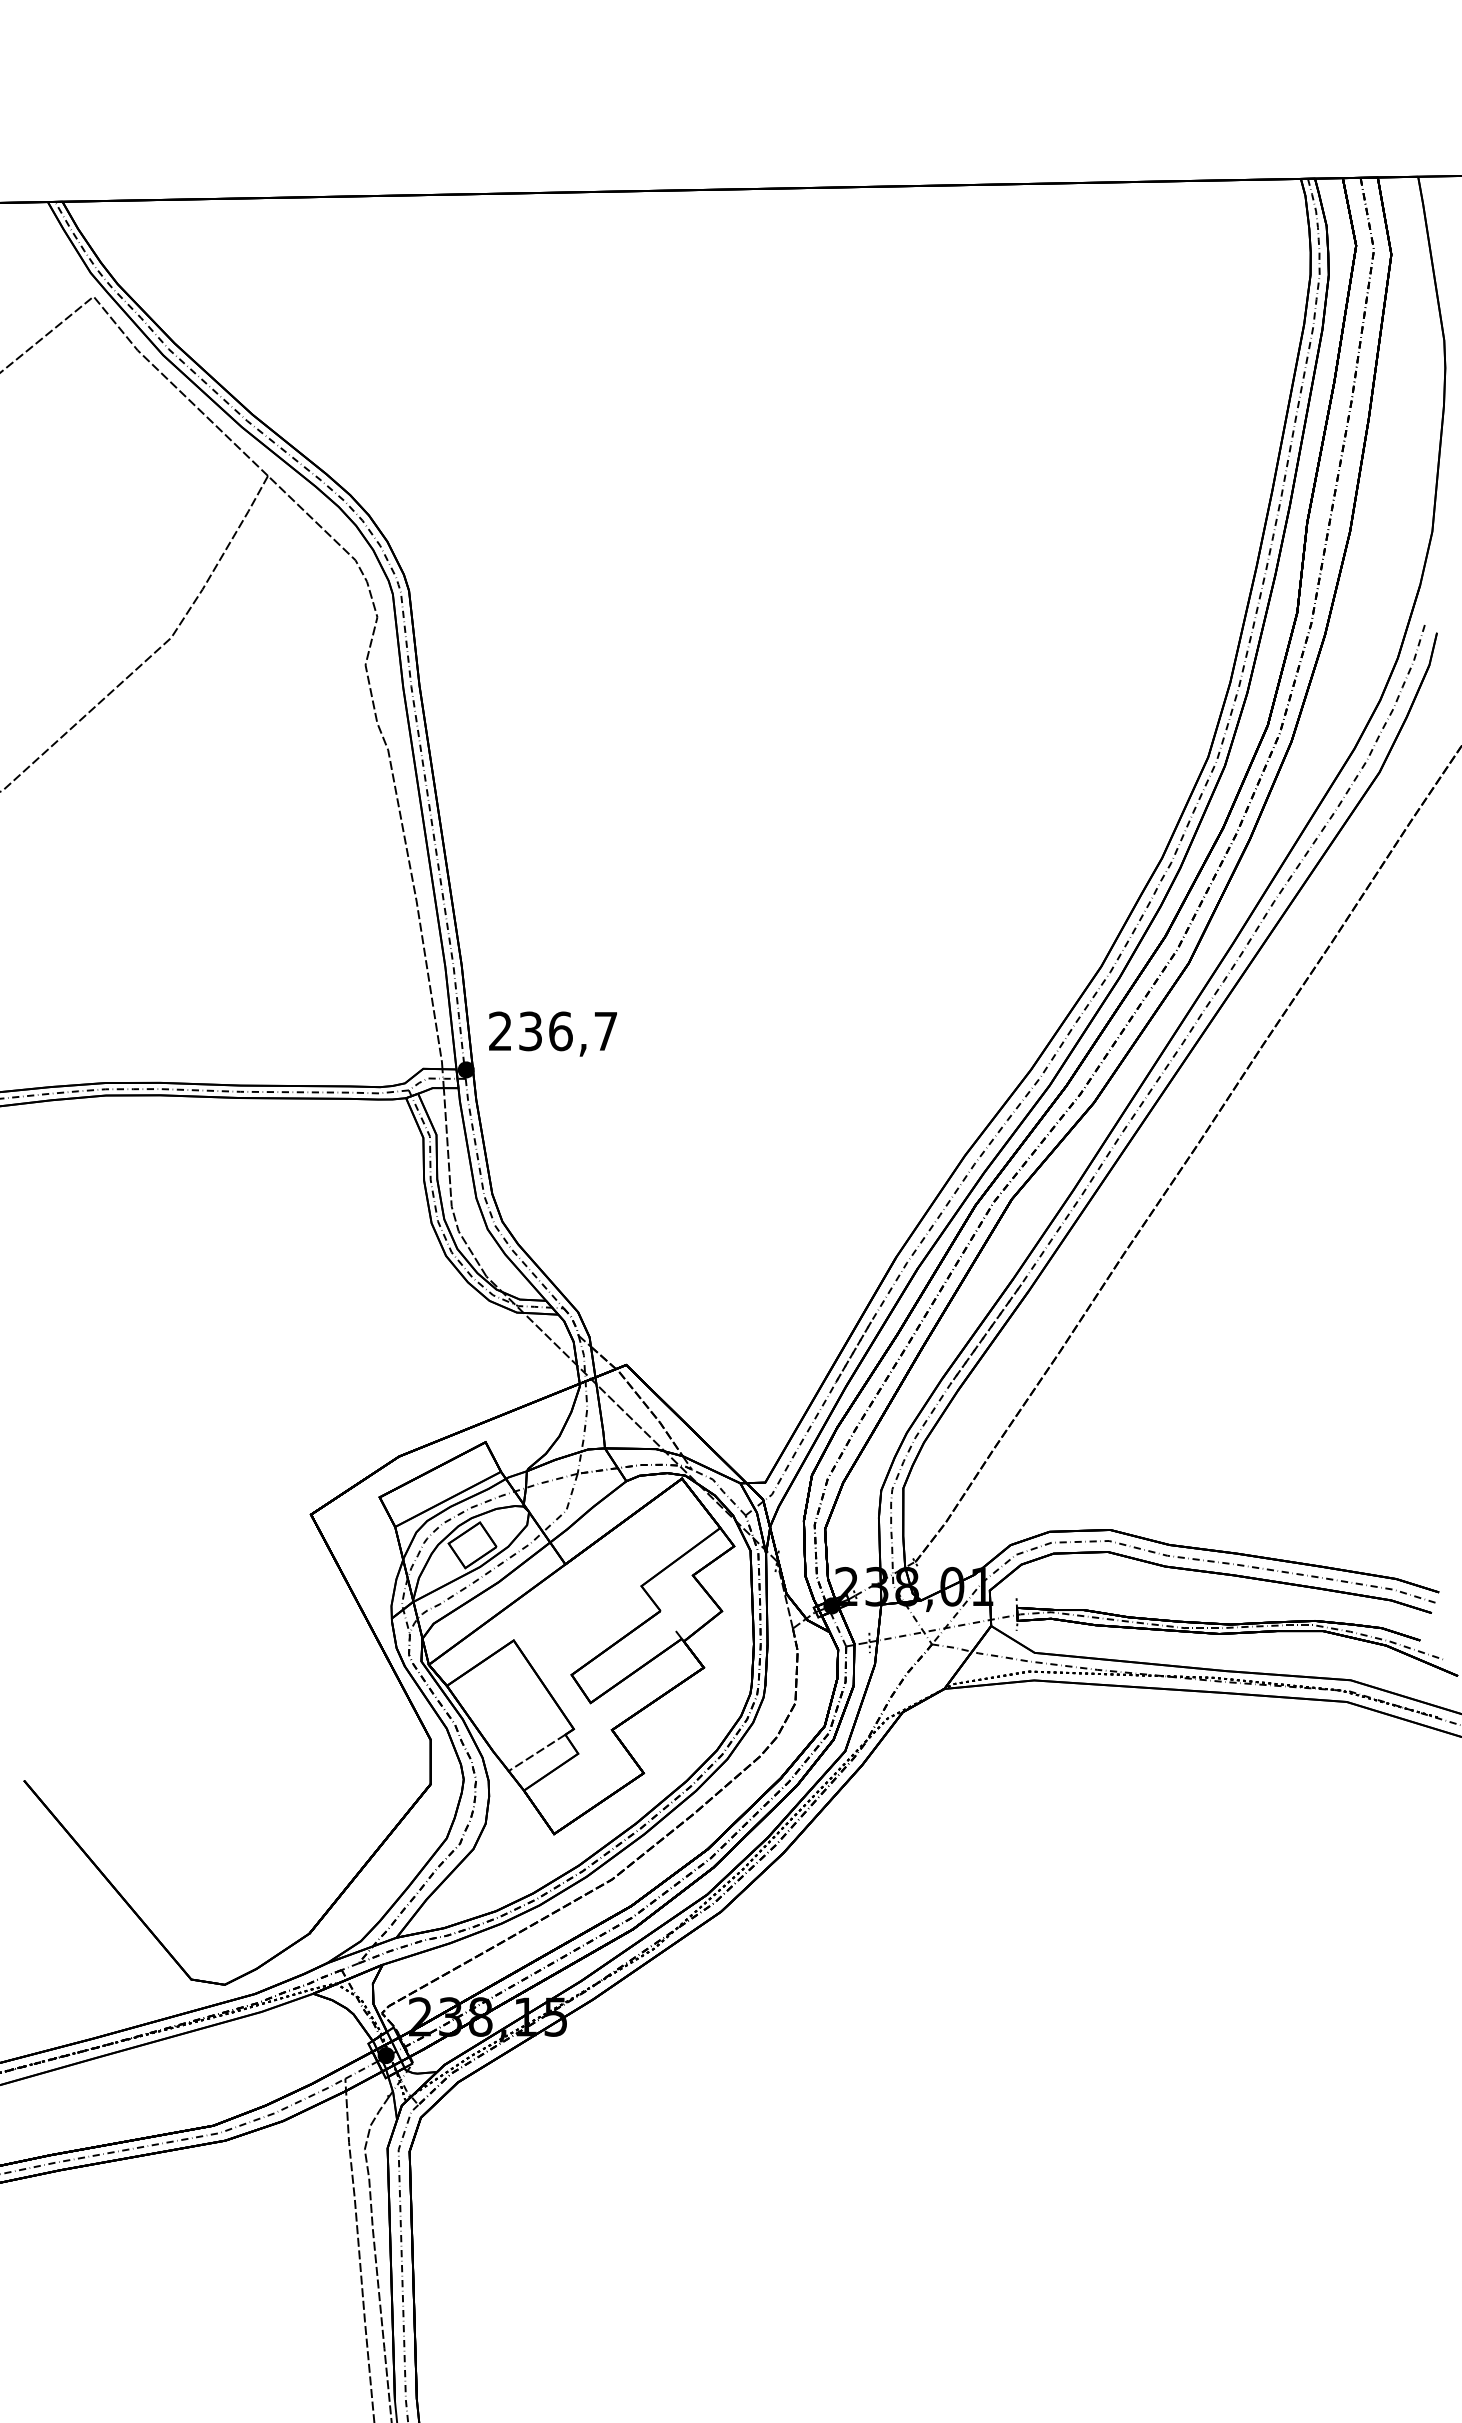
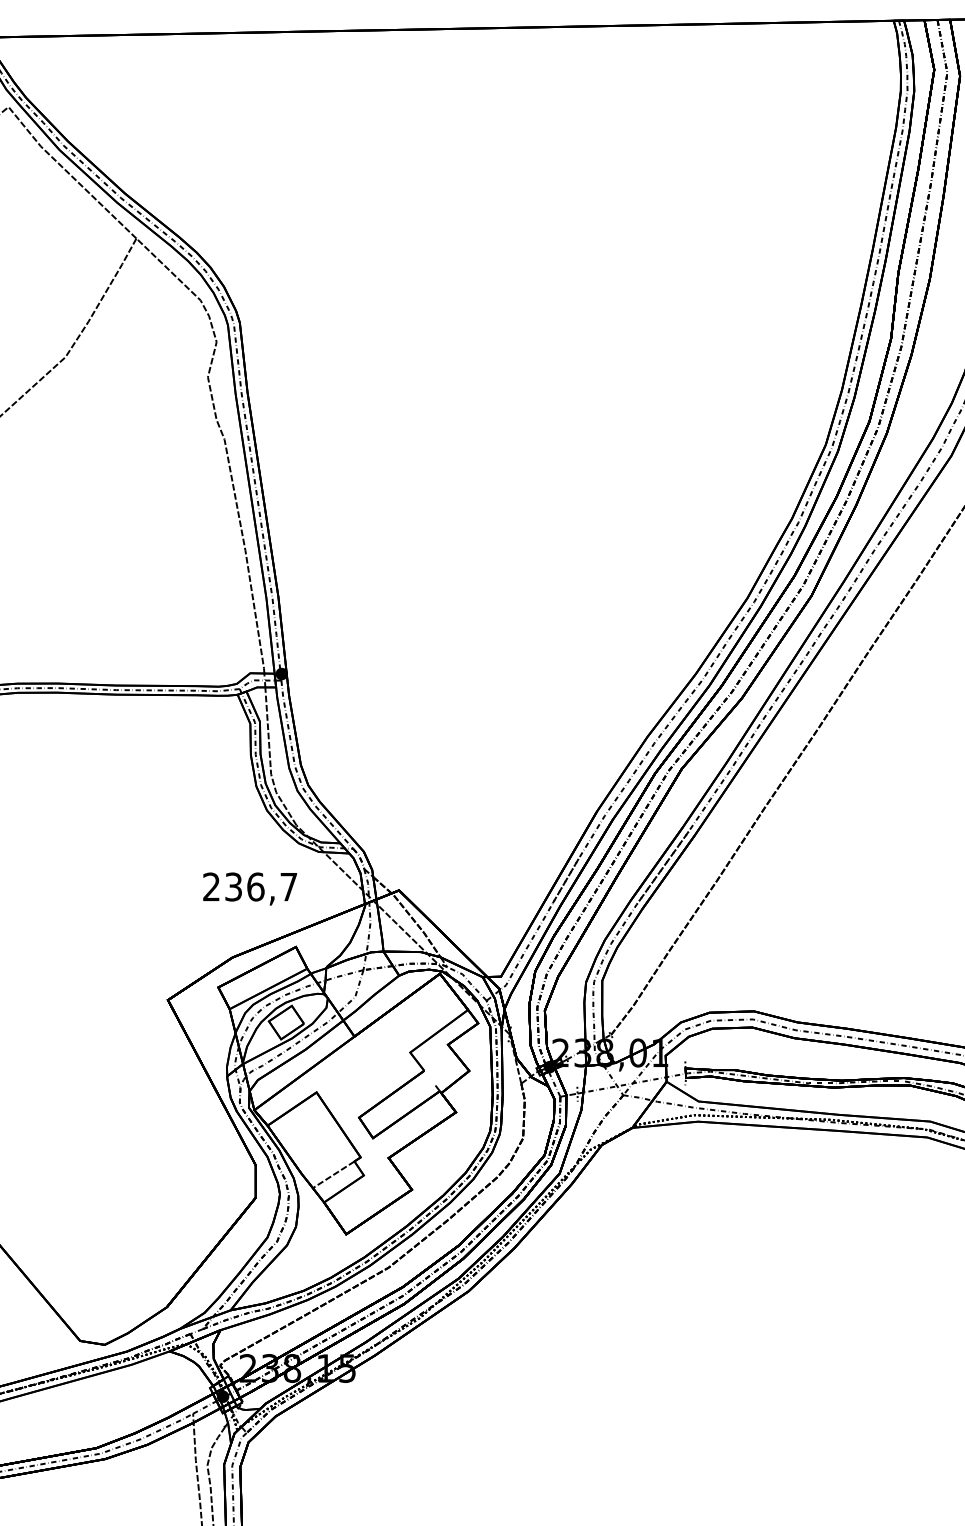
text: (552, 1033) -> (249, 888), moved

